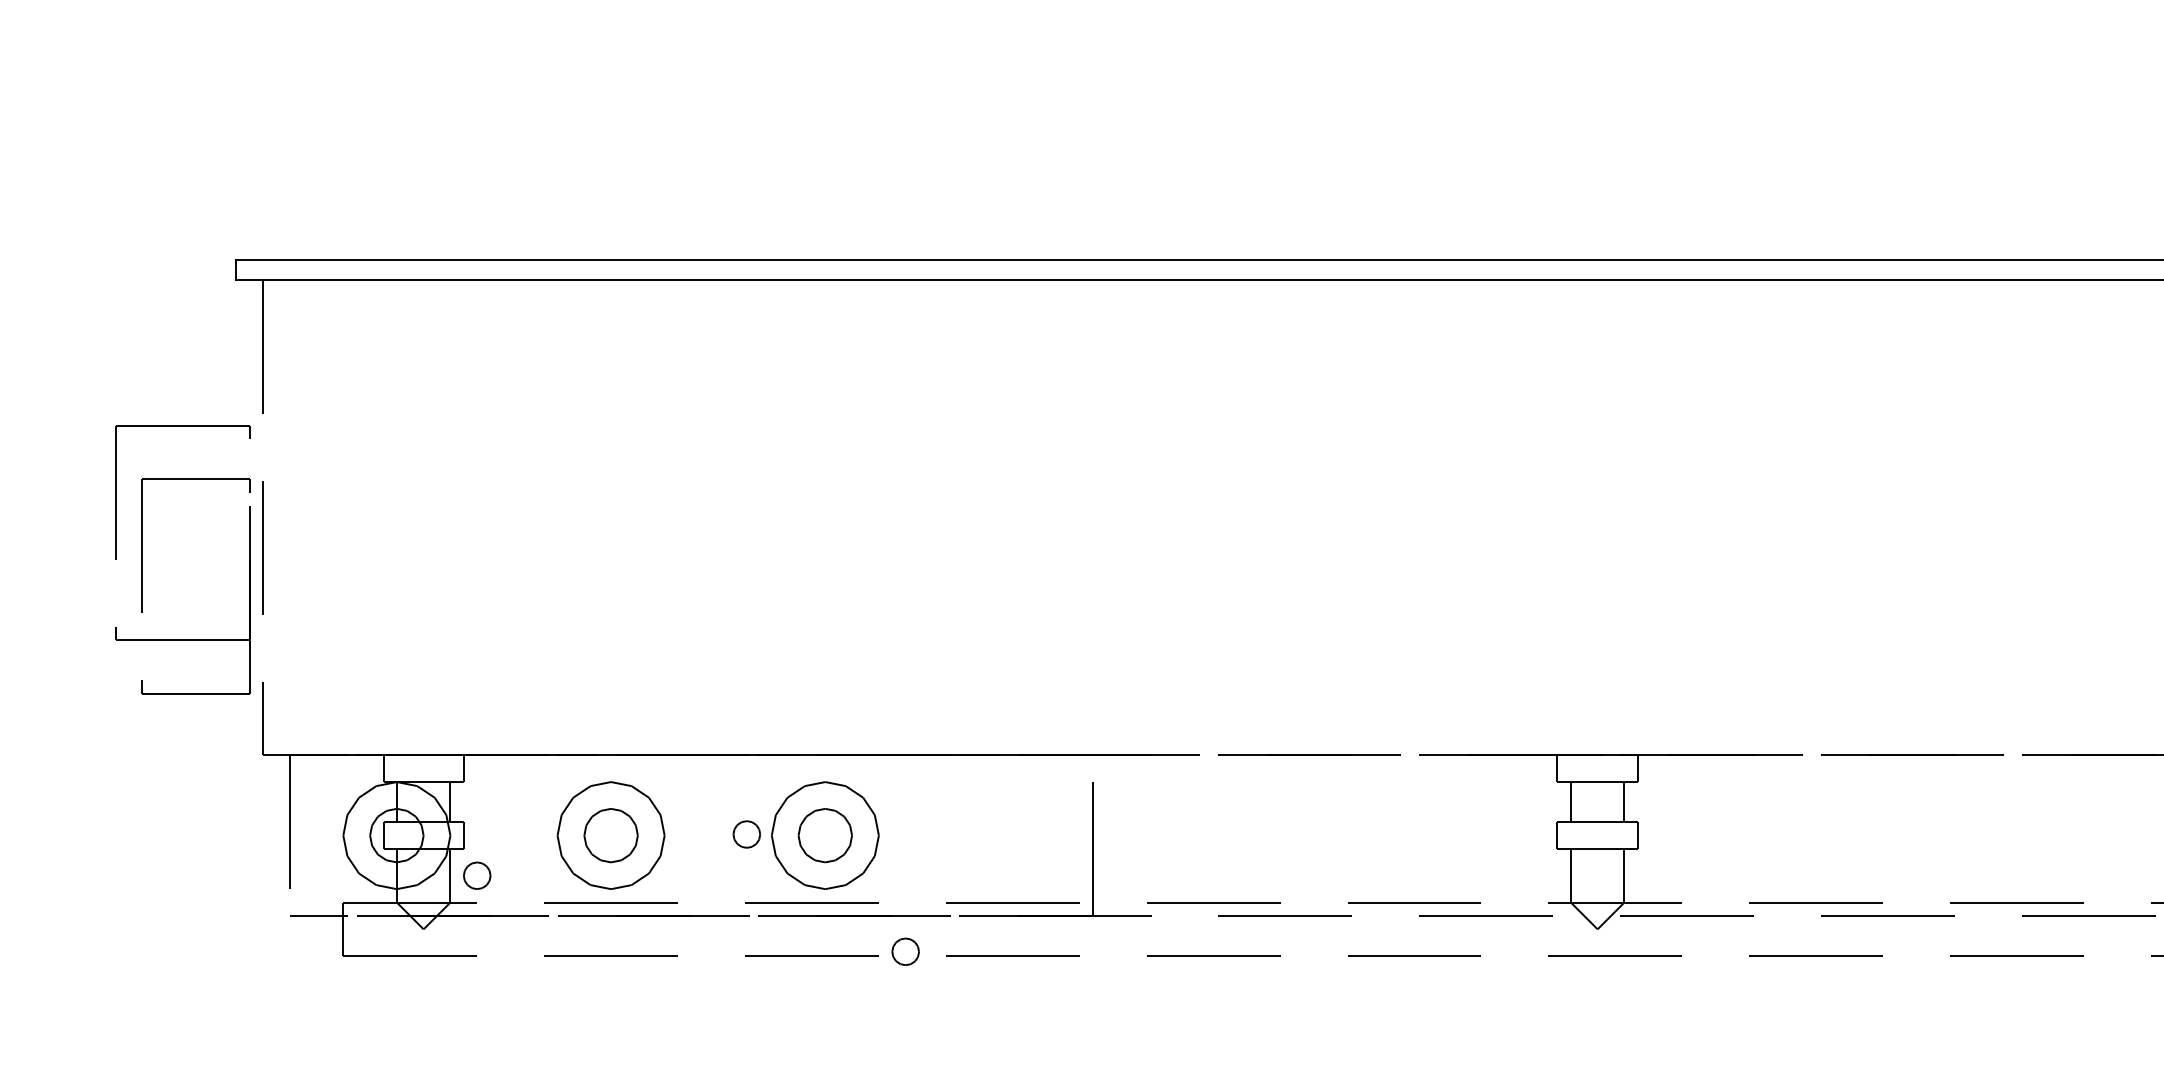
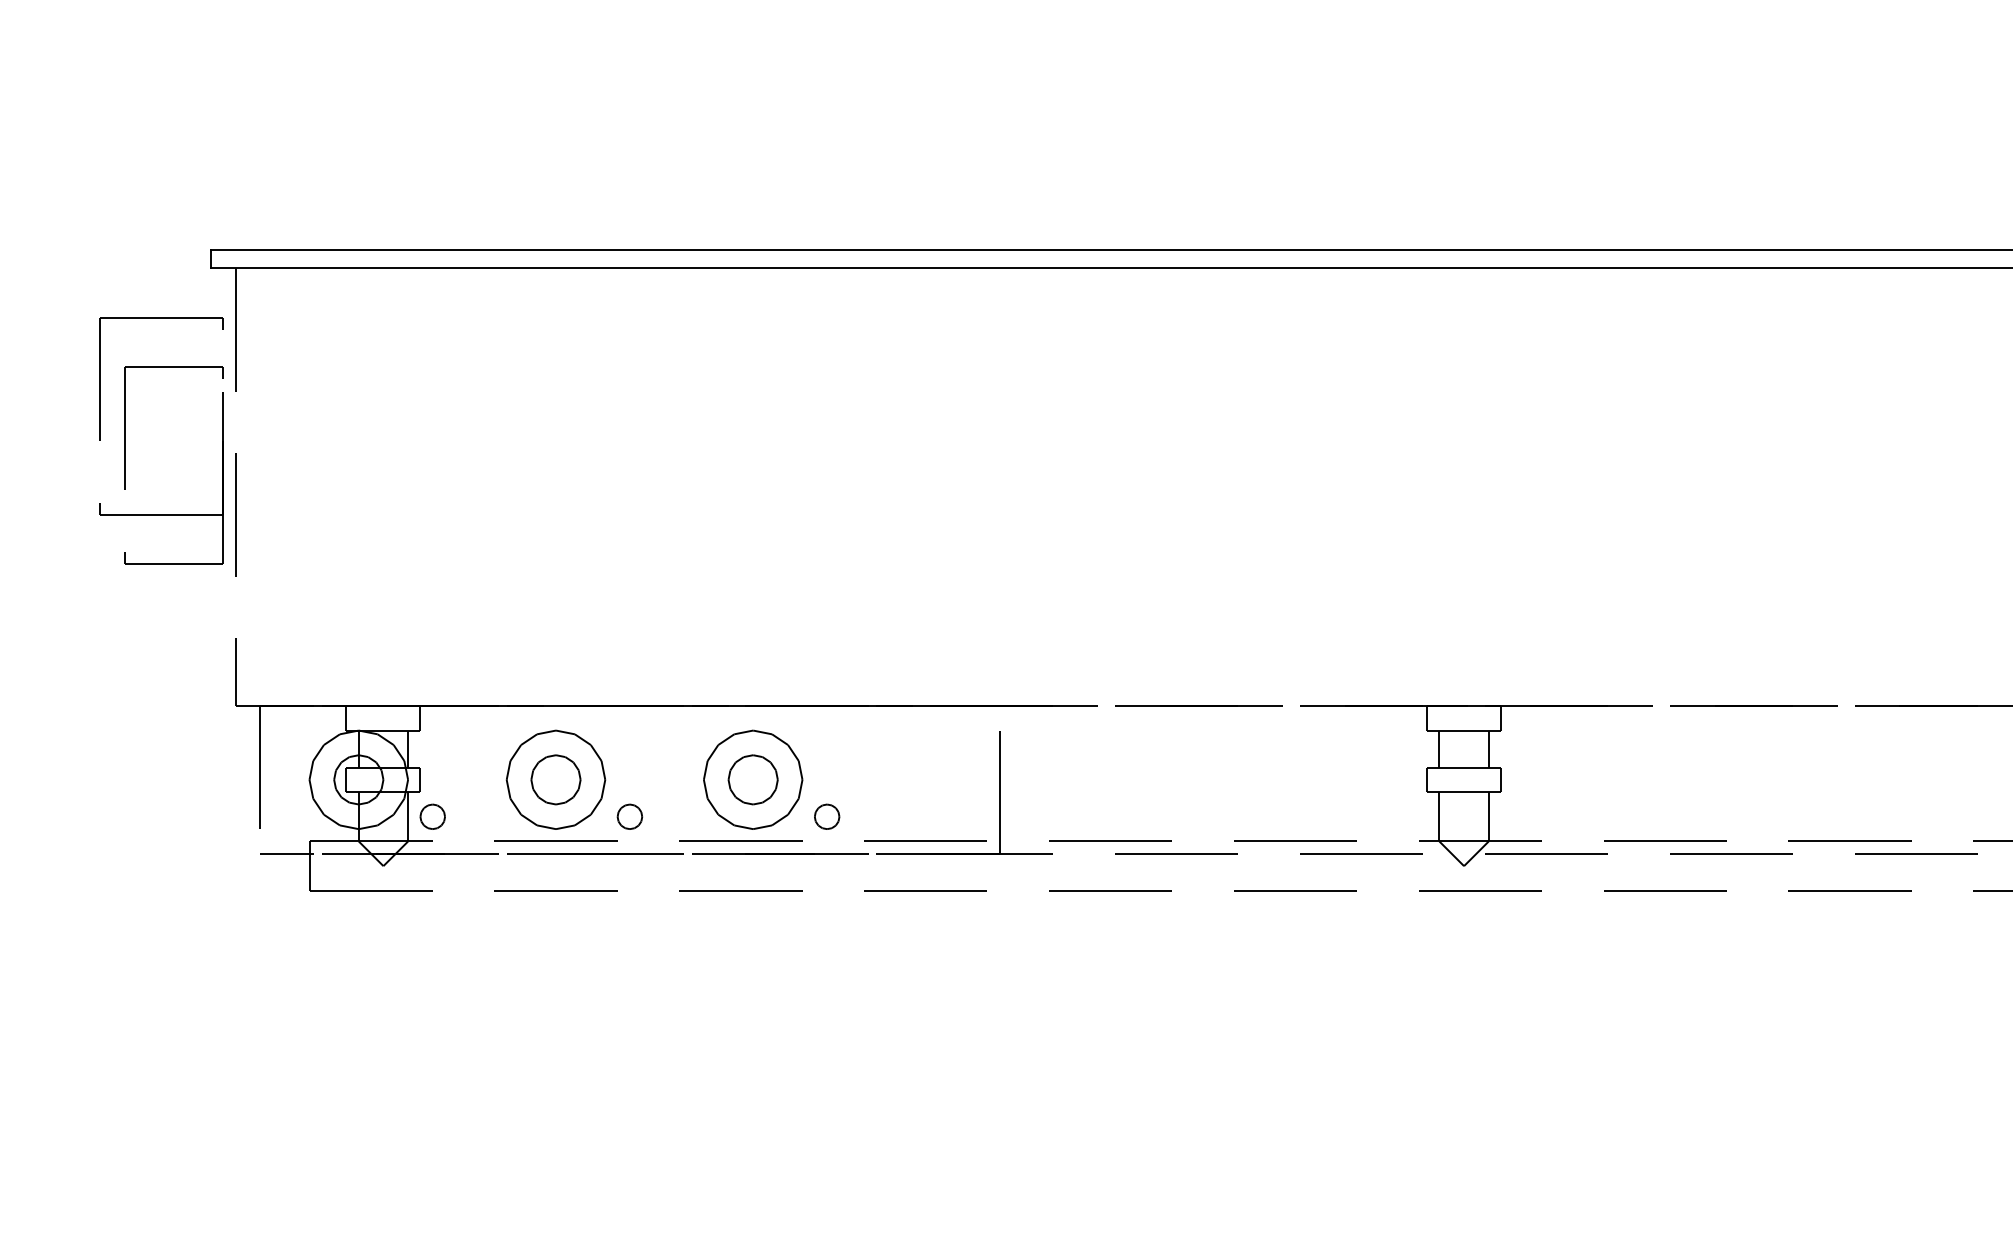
part: (143, 559) -> (125, 440), moved
part: (746, 834) -> (629, 816), moved
part: (906, 951) -> (827, 816), moved

